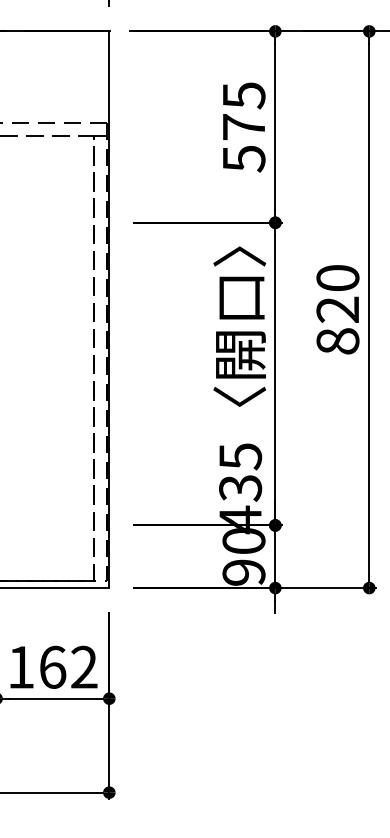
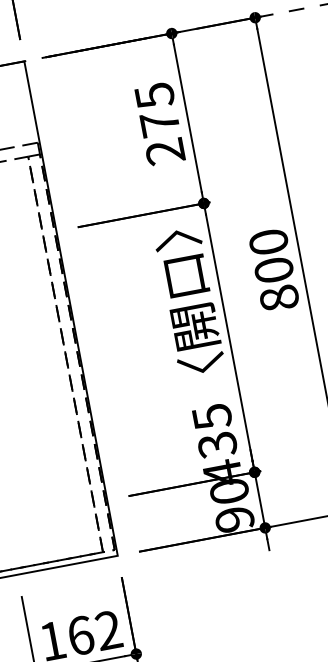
text: (243, 158) -> (164, 151), 575 -> 275
text: (337, 309) -> (273, 270), 820 -> 800

